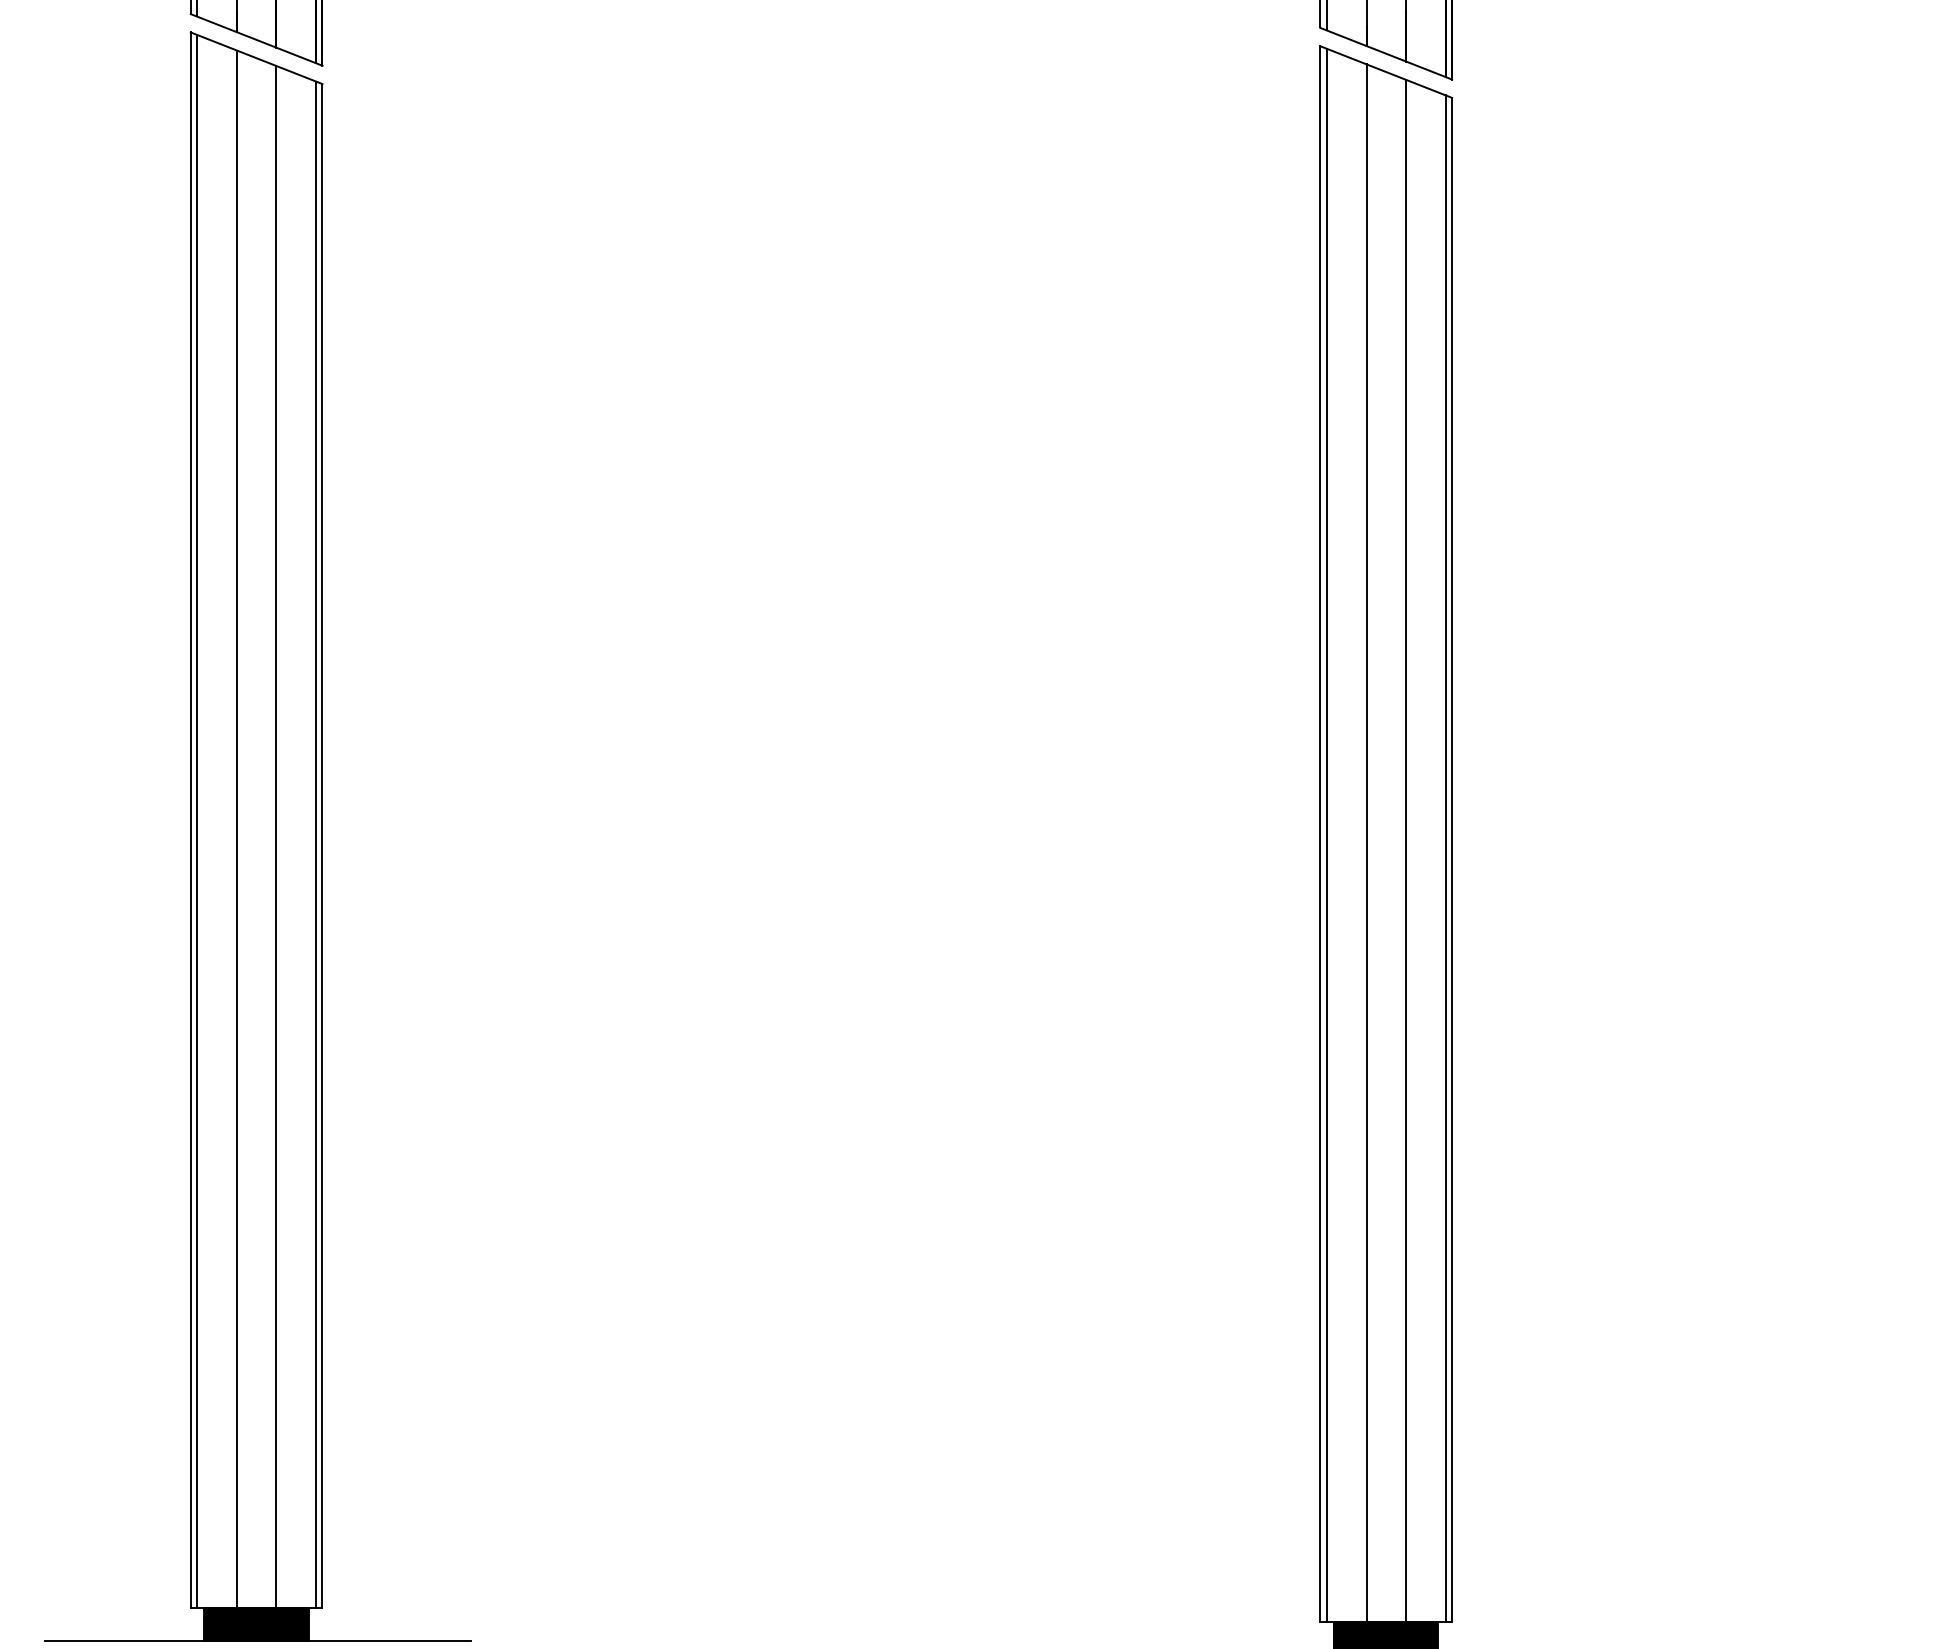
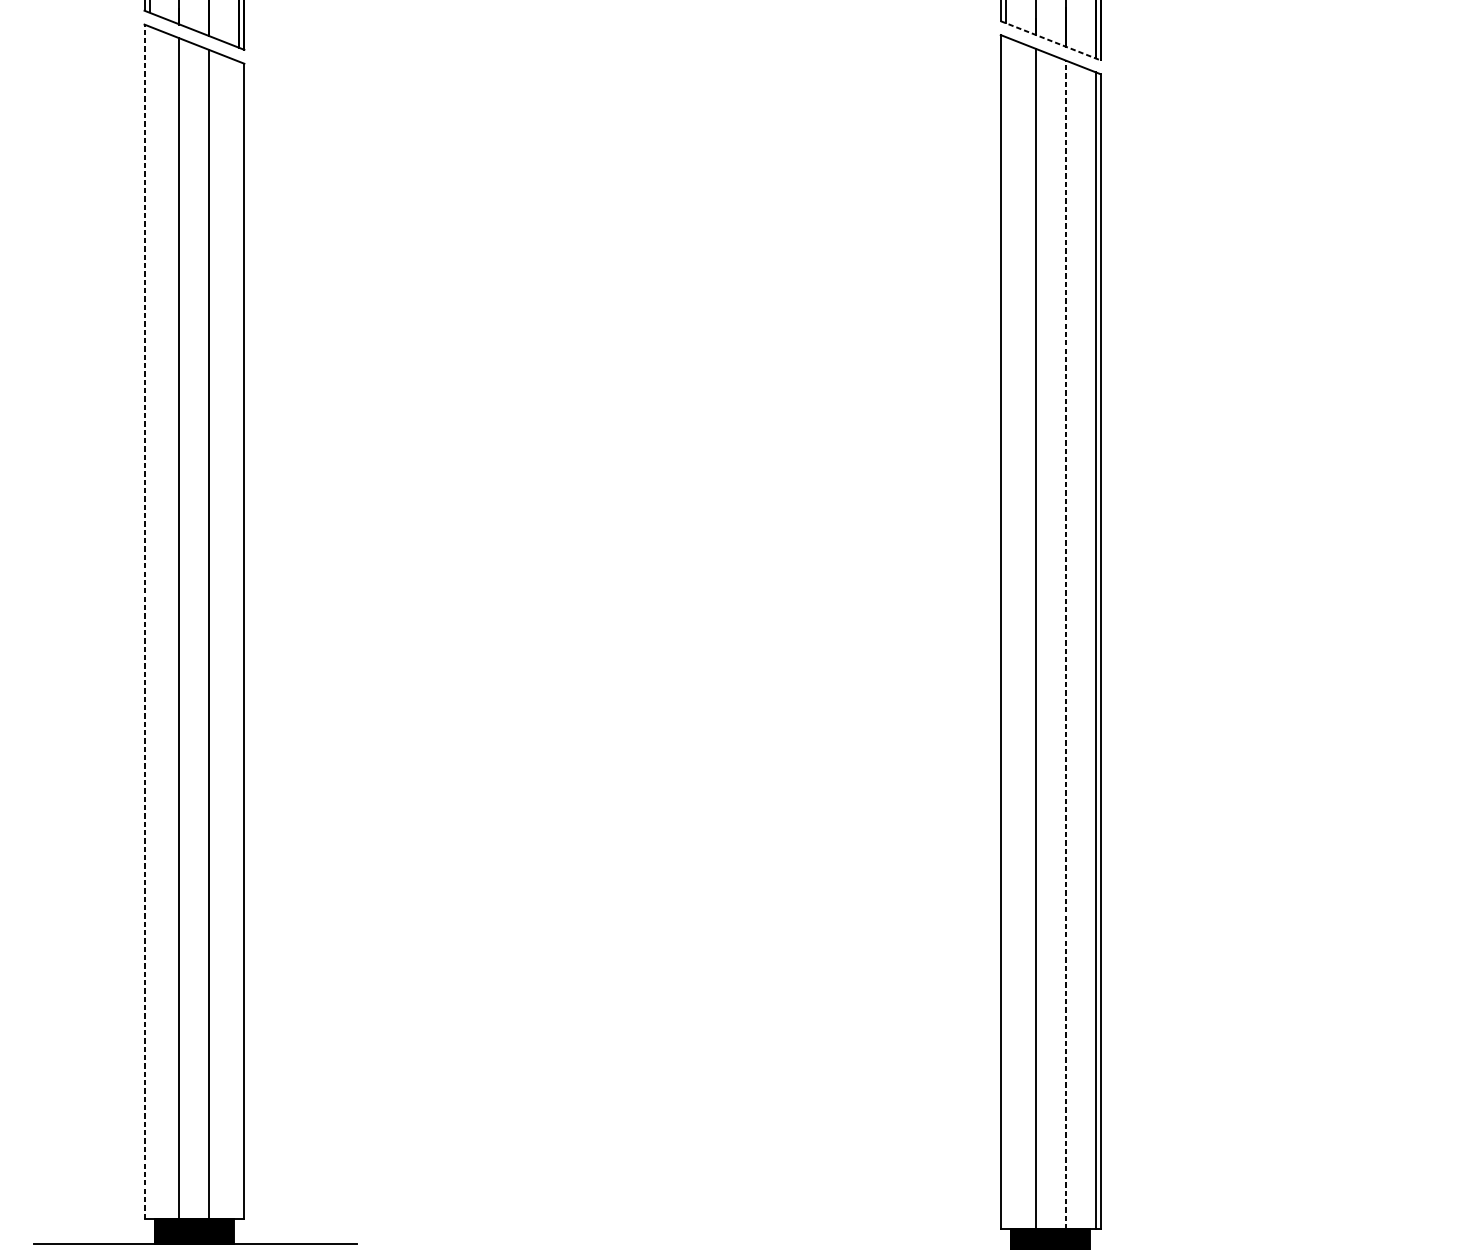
line: (1386, 53) -> (1050, 40), solid -> dashed
line: (190, 820) -> (144, 621), solid -> dashed
line: (197, 821) -> (149, 622), removed
line: (1326, 834) -> (1005, 632), removed
line: (315, 844) -> (239, 640), removed
line: (1406, 850) -> (1066, 644), solid -> dashed

